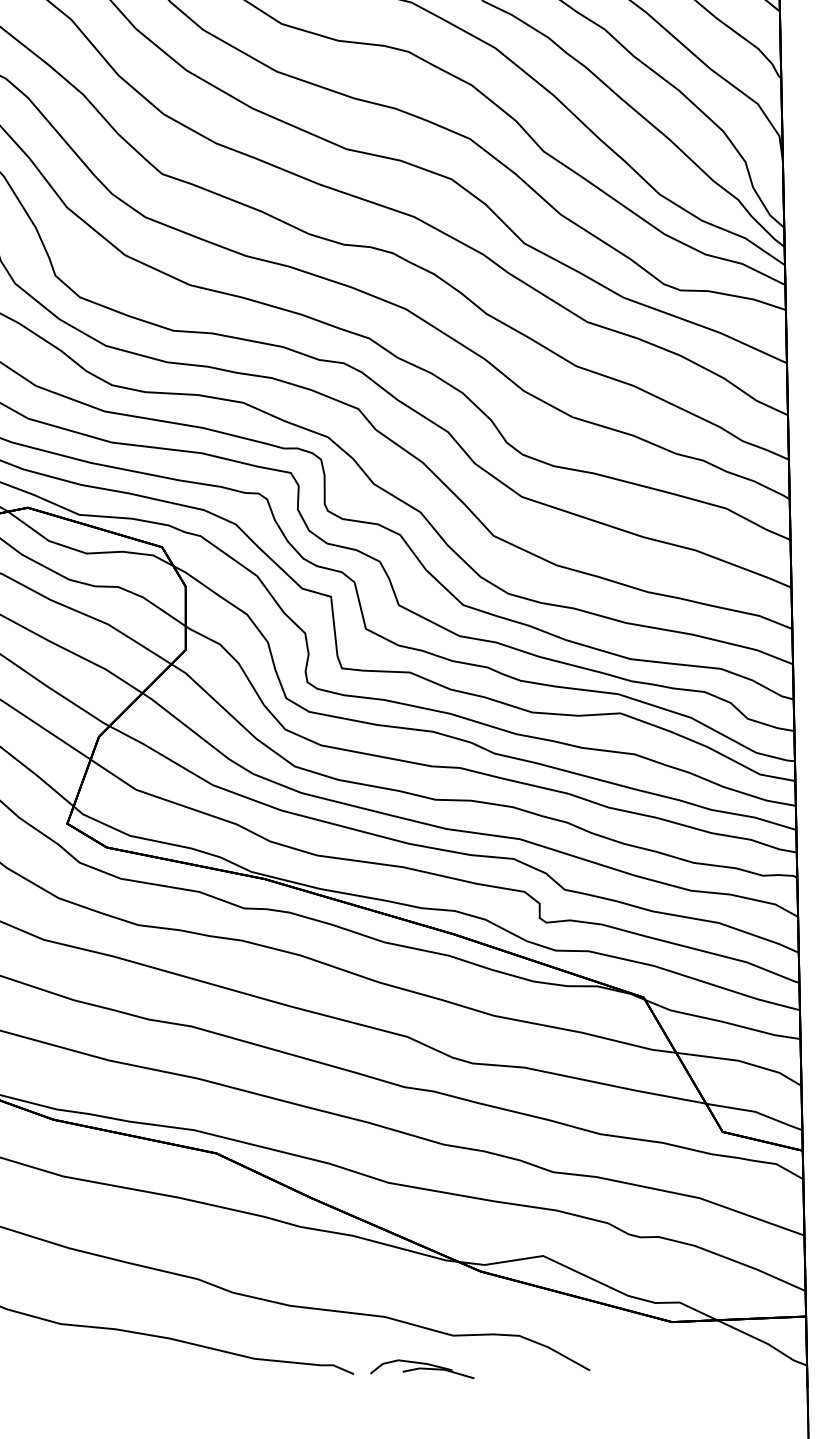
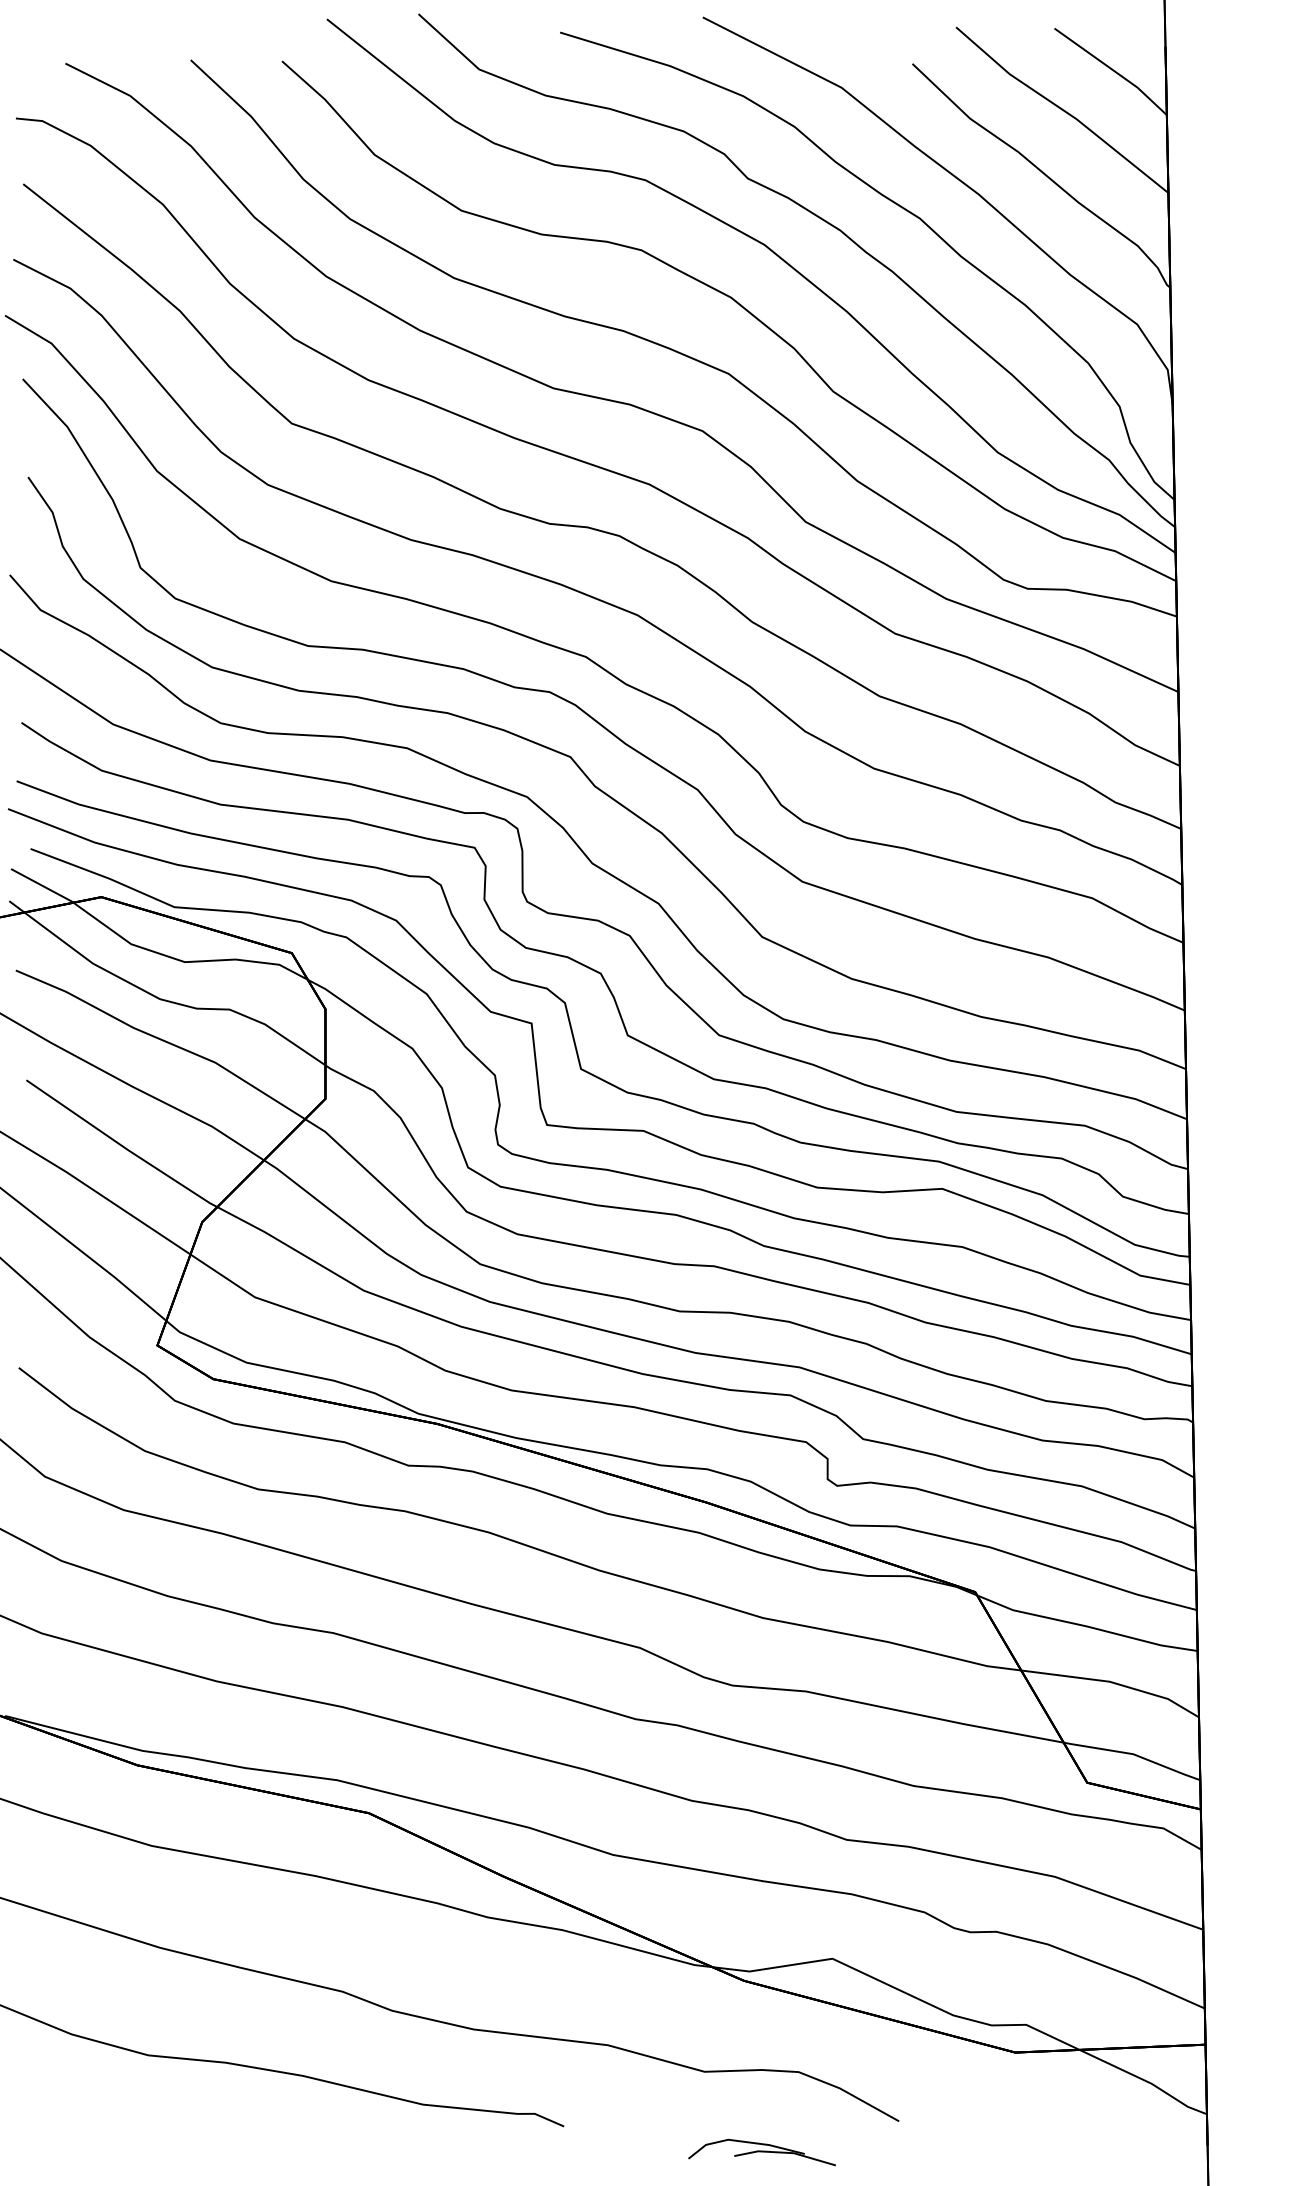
part: (421, 1369) -> (761, 2152), moved

